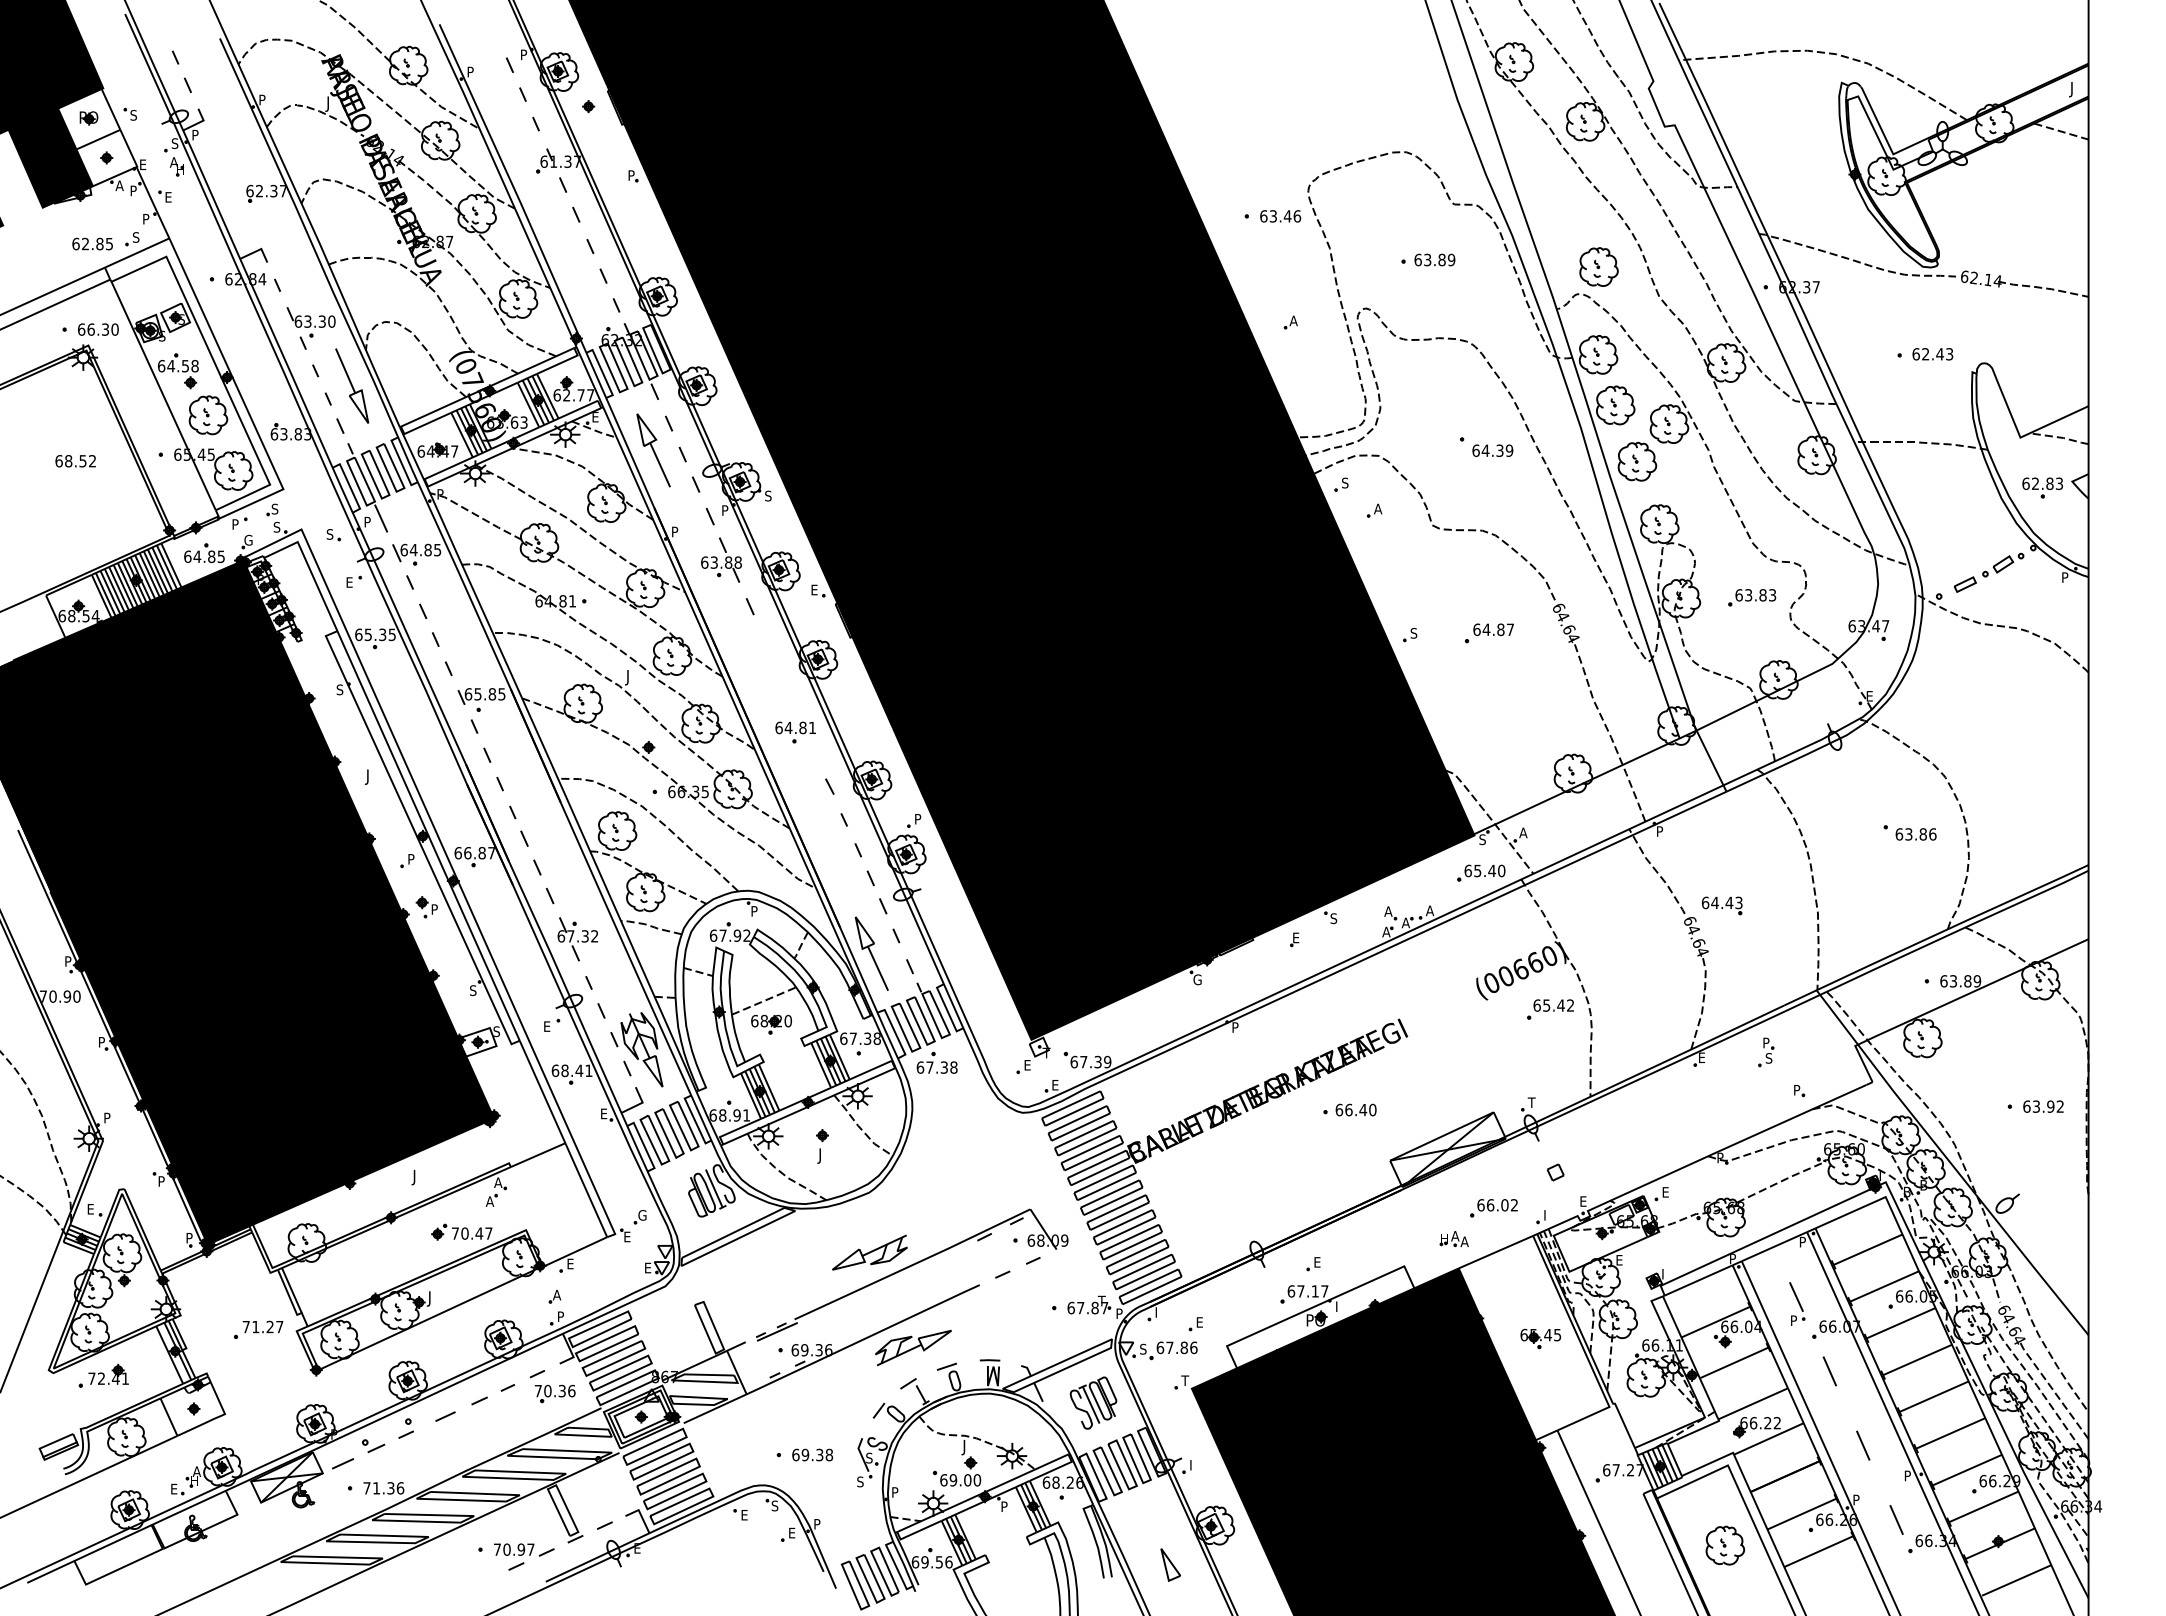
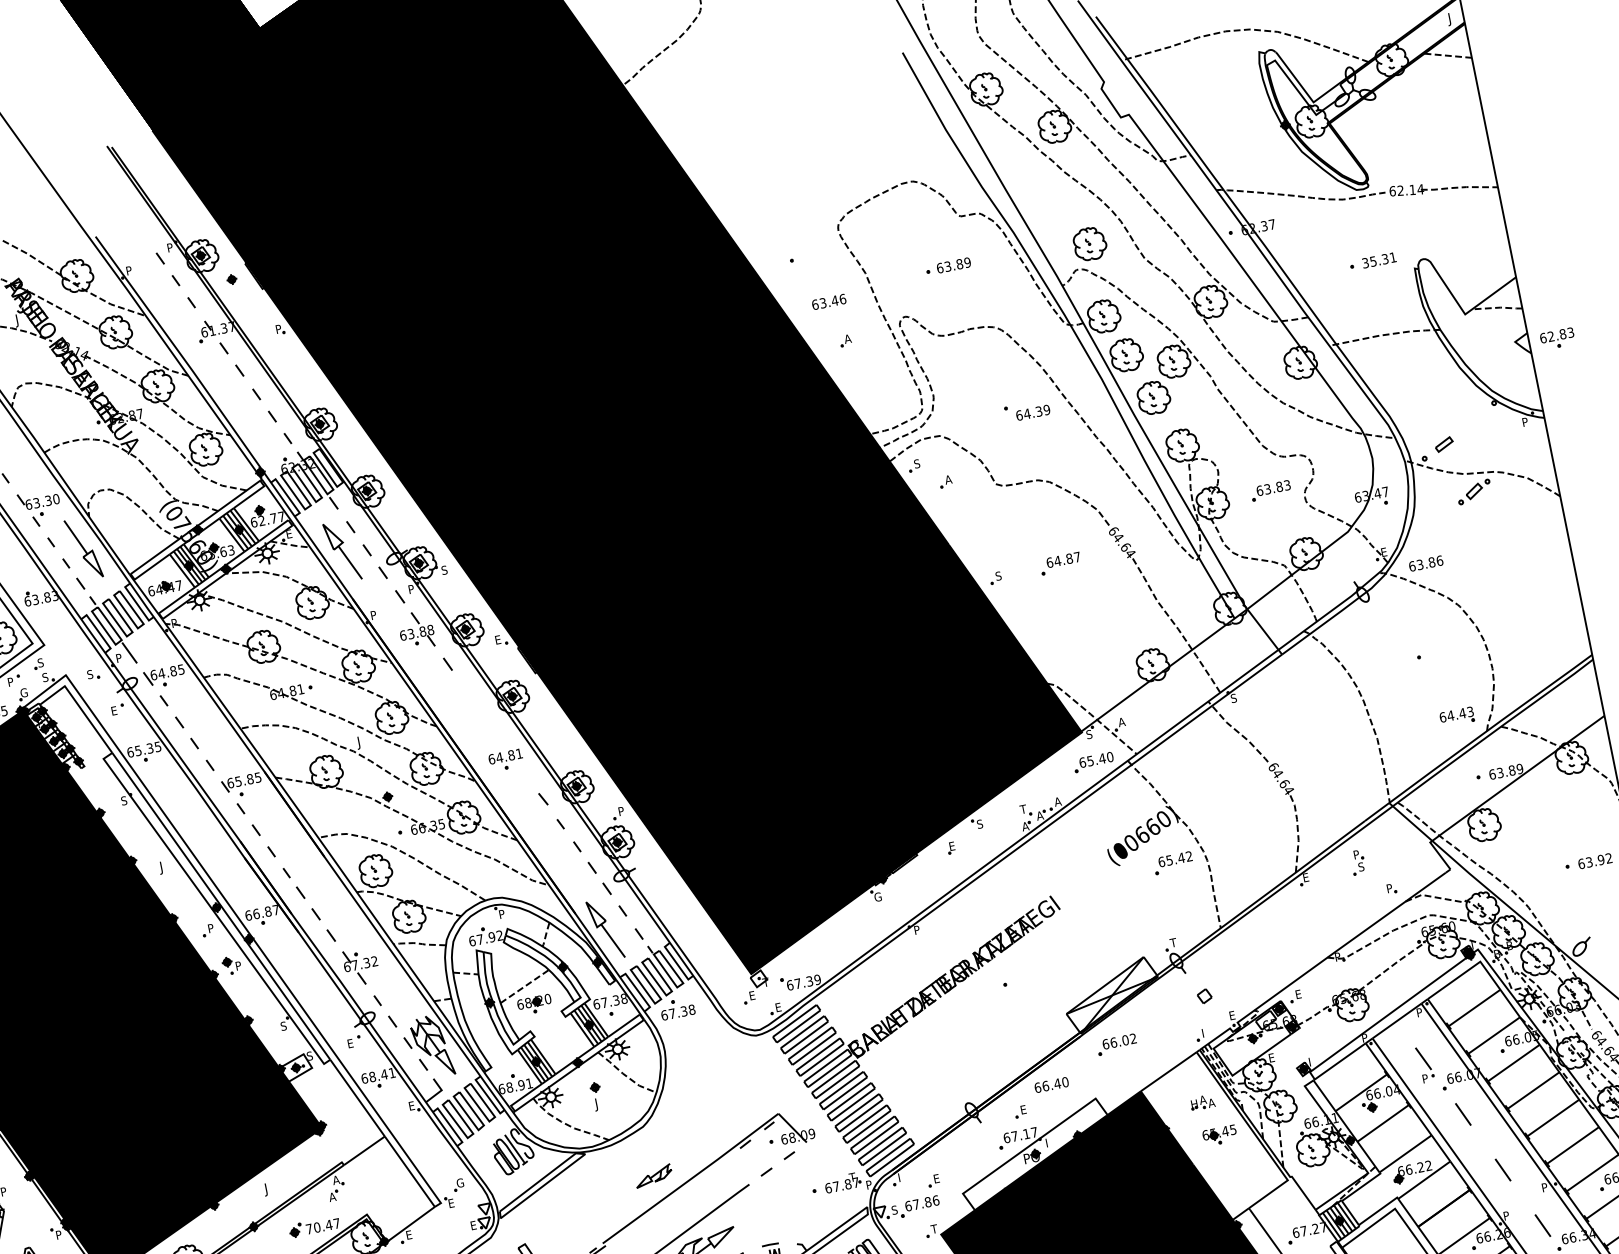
text: (1280, 216) -> (829, 302), moved
text: (1932, 354) -> (1379, 260), 62.43 -> 35.31
part: (2042, 487) -> (1557, 338), moved
part: (2003, 564) -> (1474, 491), moved
text: (1659, 831) -> (1233, 698), P -> S
text: (1915, 834) -> (1425, 563), moved
part: (1721, 905) -> (1456, 716), moved
text: (1388, 911) -> (1023, 809), A -> T
text: (1355, 1109) -> (1051, 1084), moved
part: (1493, 1208) -> (1116, 1044), moved
part: (1453, 1239) -> (1202, 1103), moved
part: (869, 1252) -> (653, 1175), size x0.6

